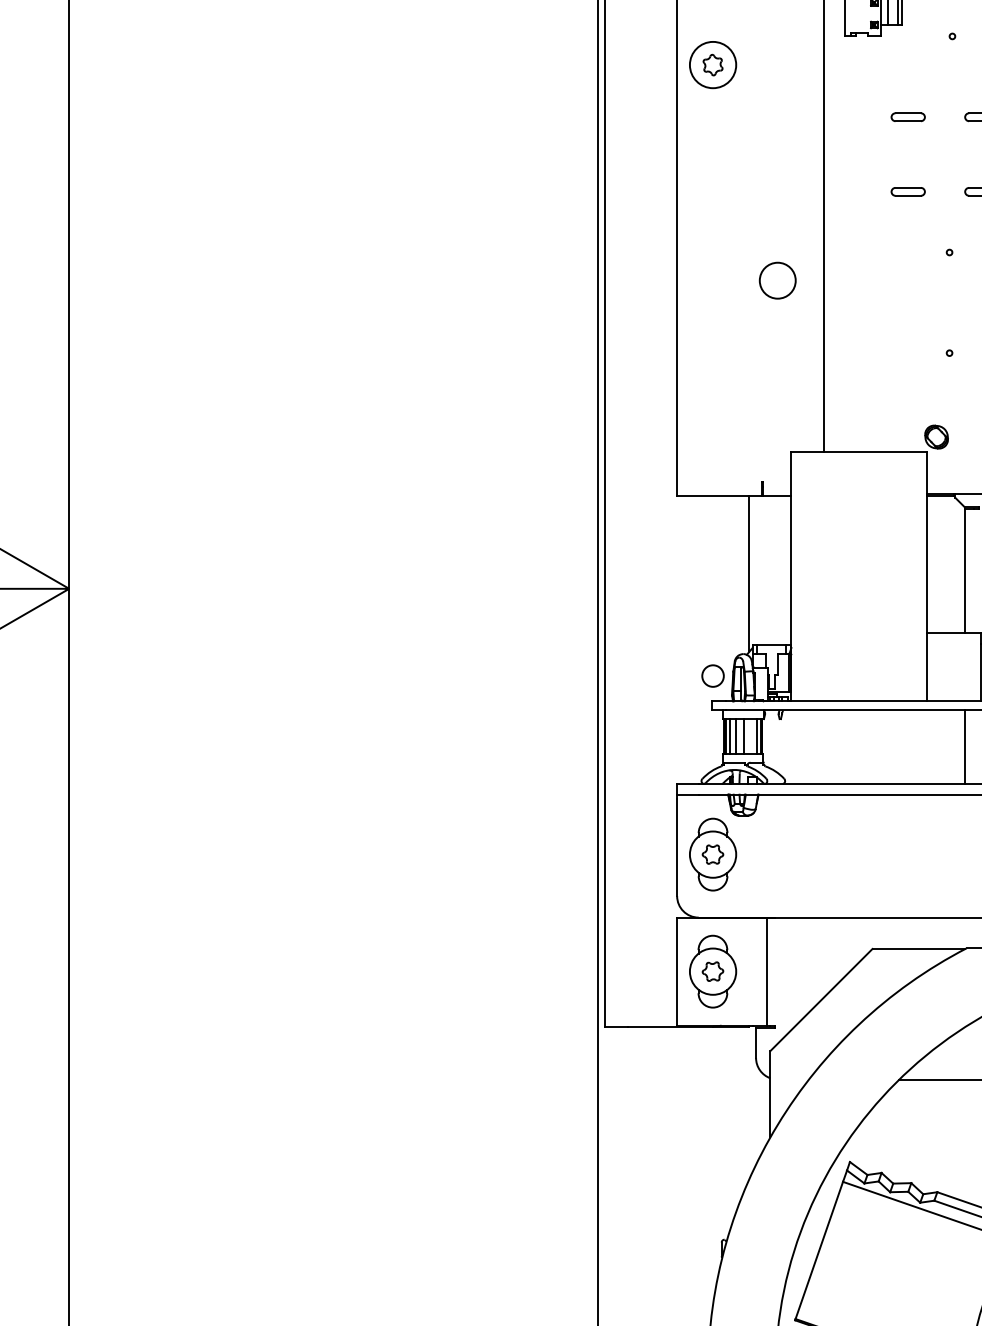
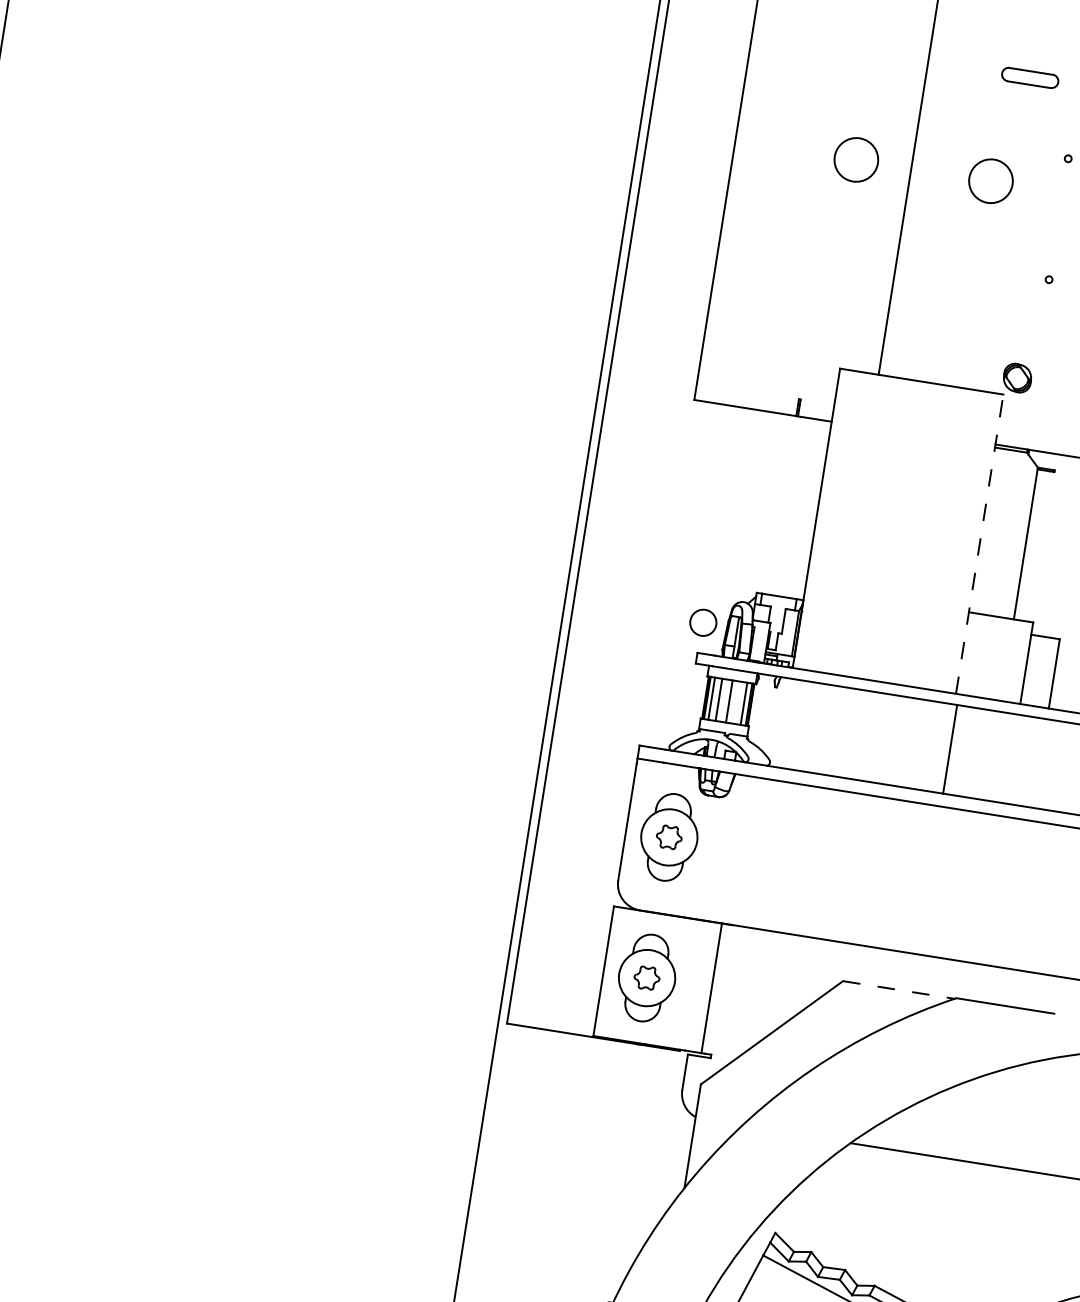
part: (907, 191) -> (1029, 77), size x1.4
circle: (889, 280) -> (990, 180), added
line: (749, 574) -> (766, 507), removed
line: (927, 576) -> (980, 543), solid -> dashed
line: (964, 746) -> (950, 748), moved
line: (919, 948) -> (899, 989), solid -> dashed

